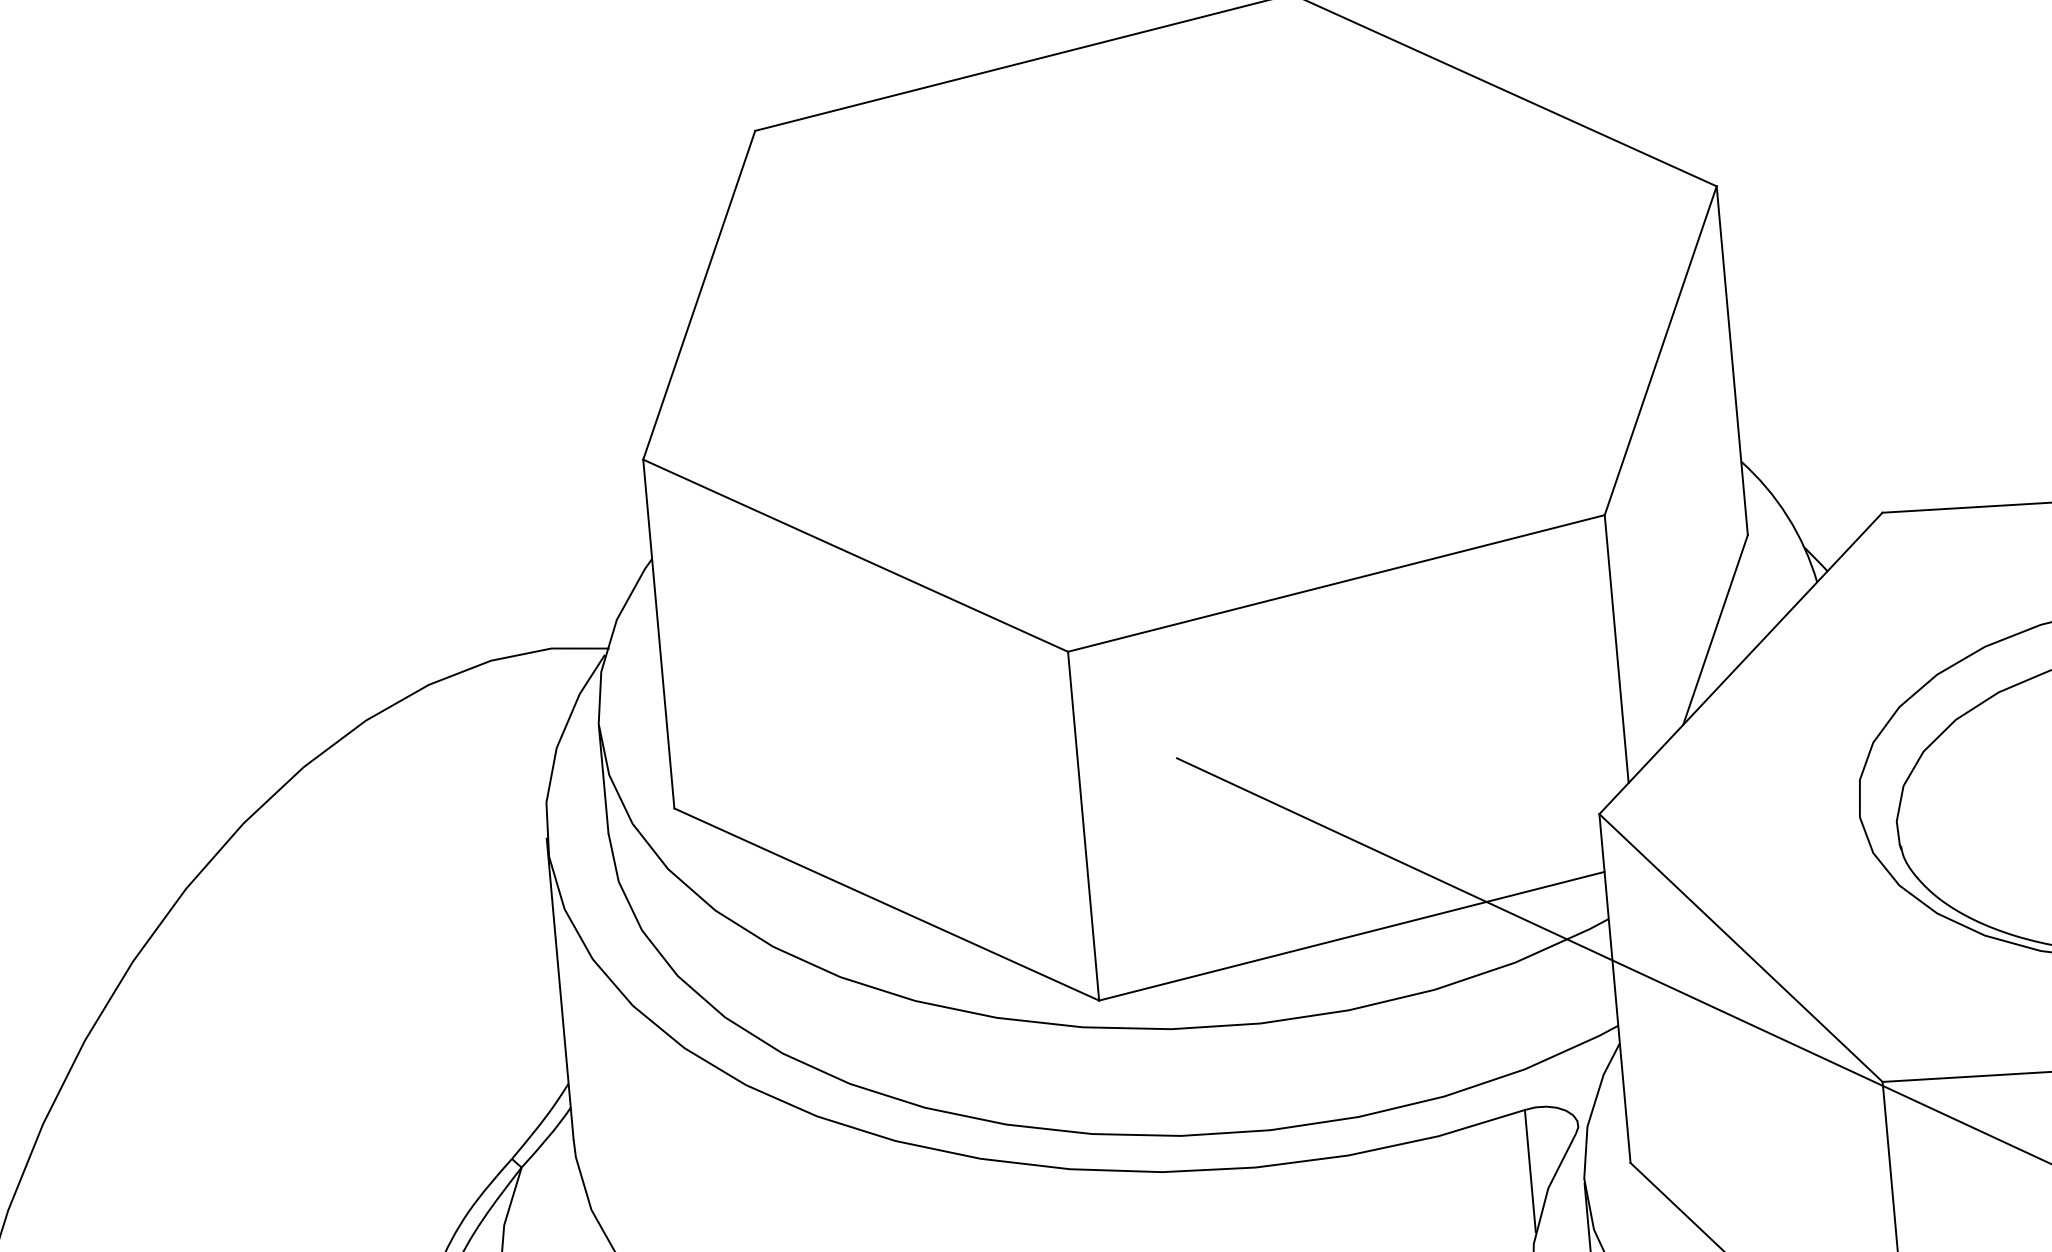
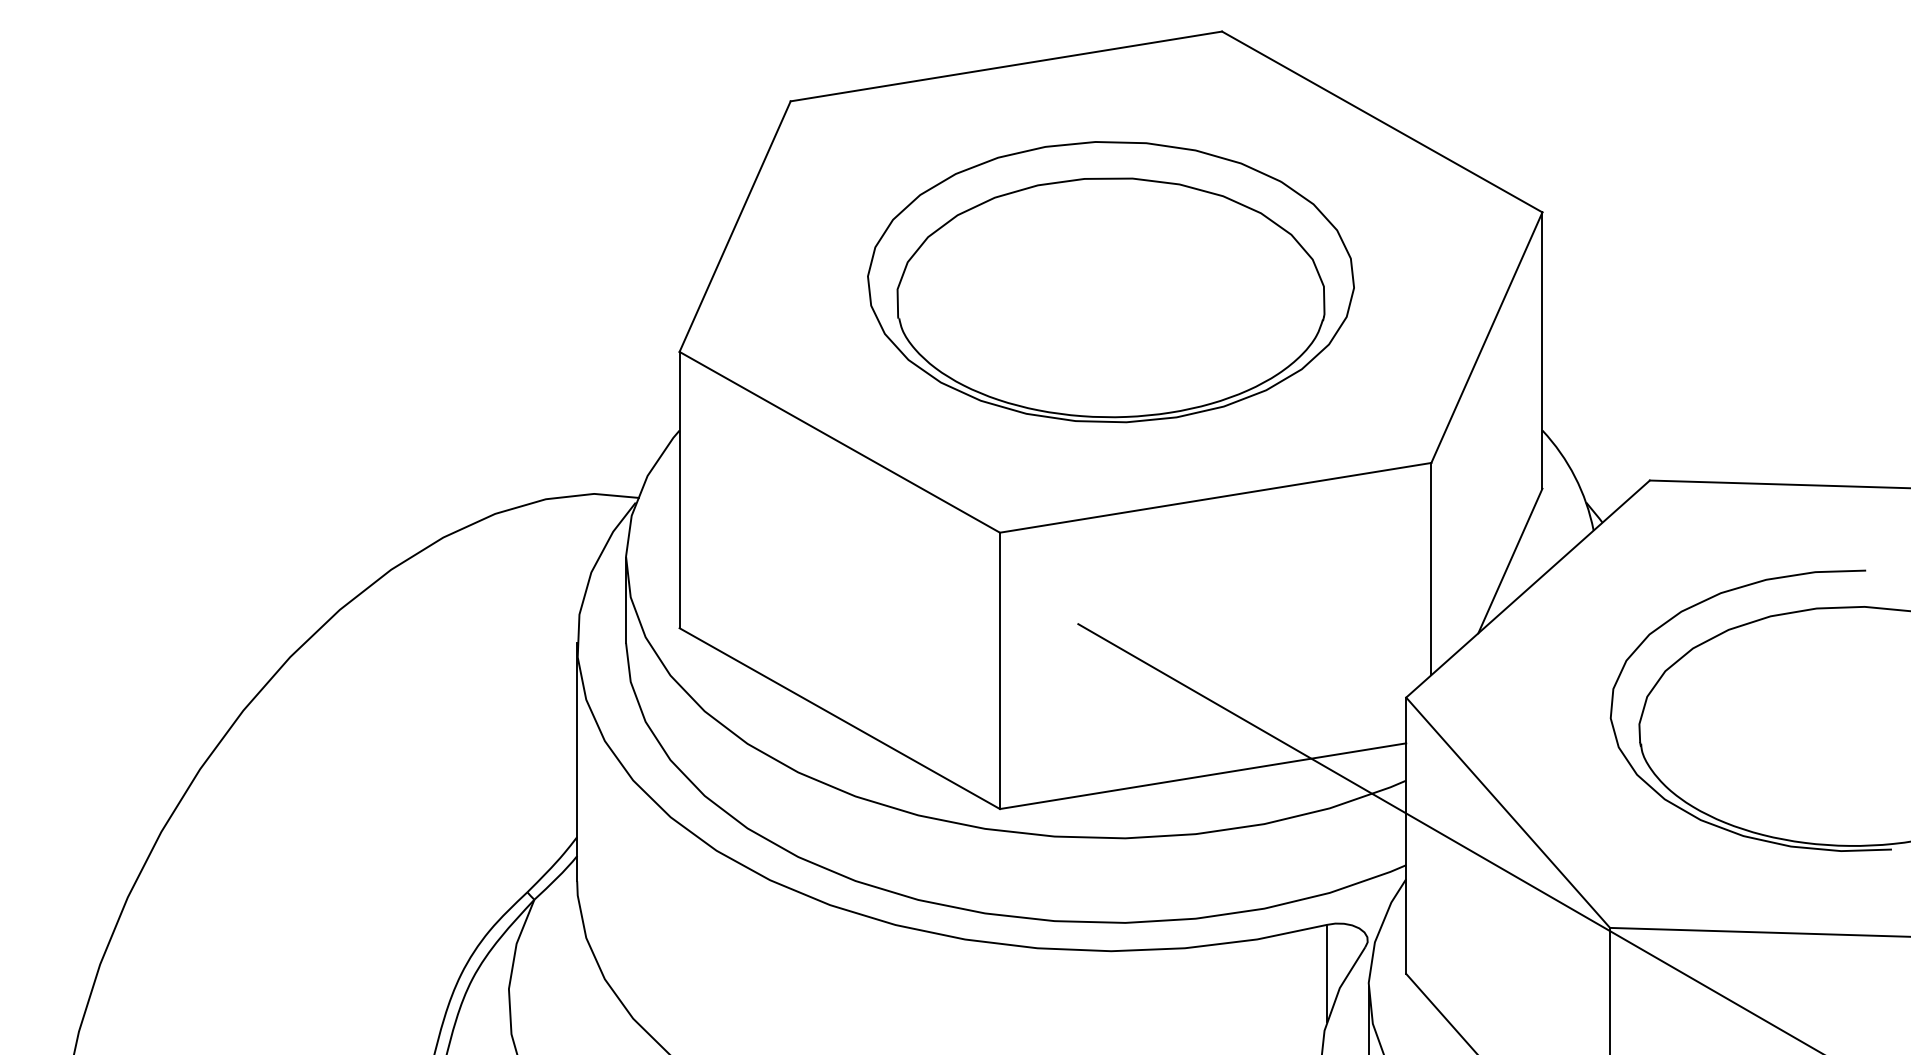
part: (1179, 323) -> (1110, 282), added

